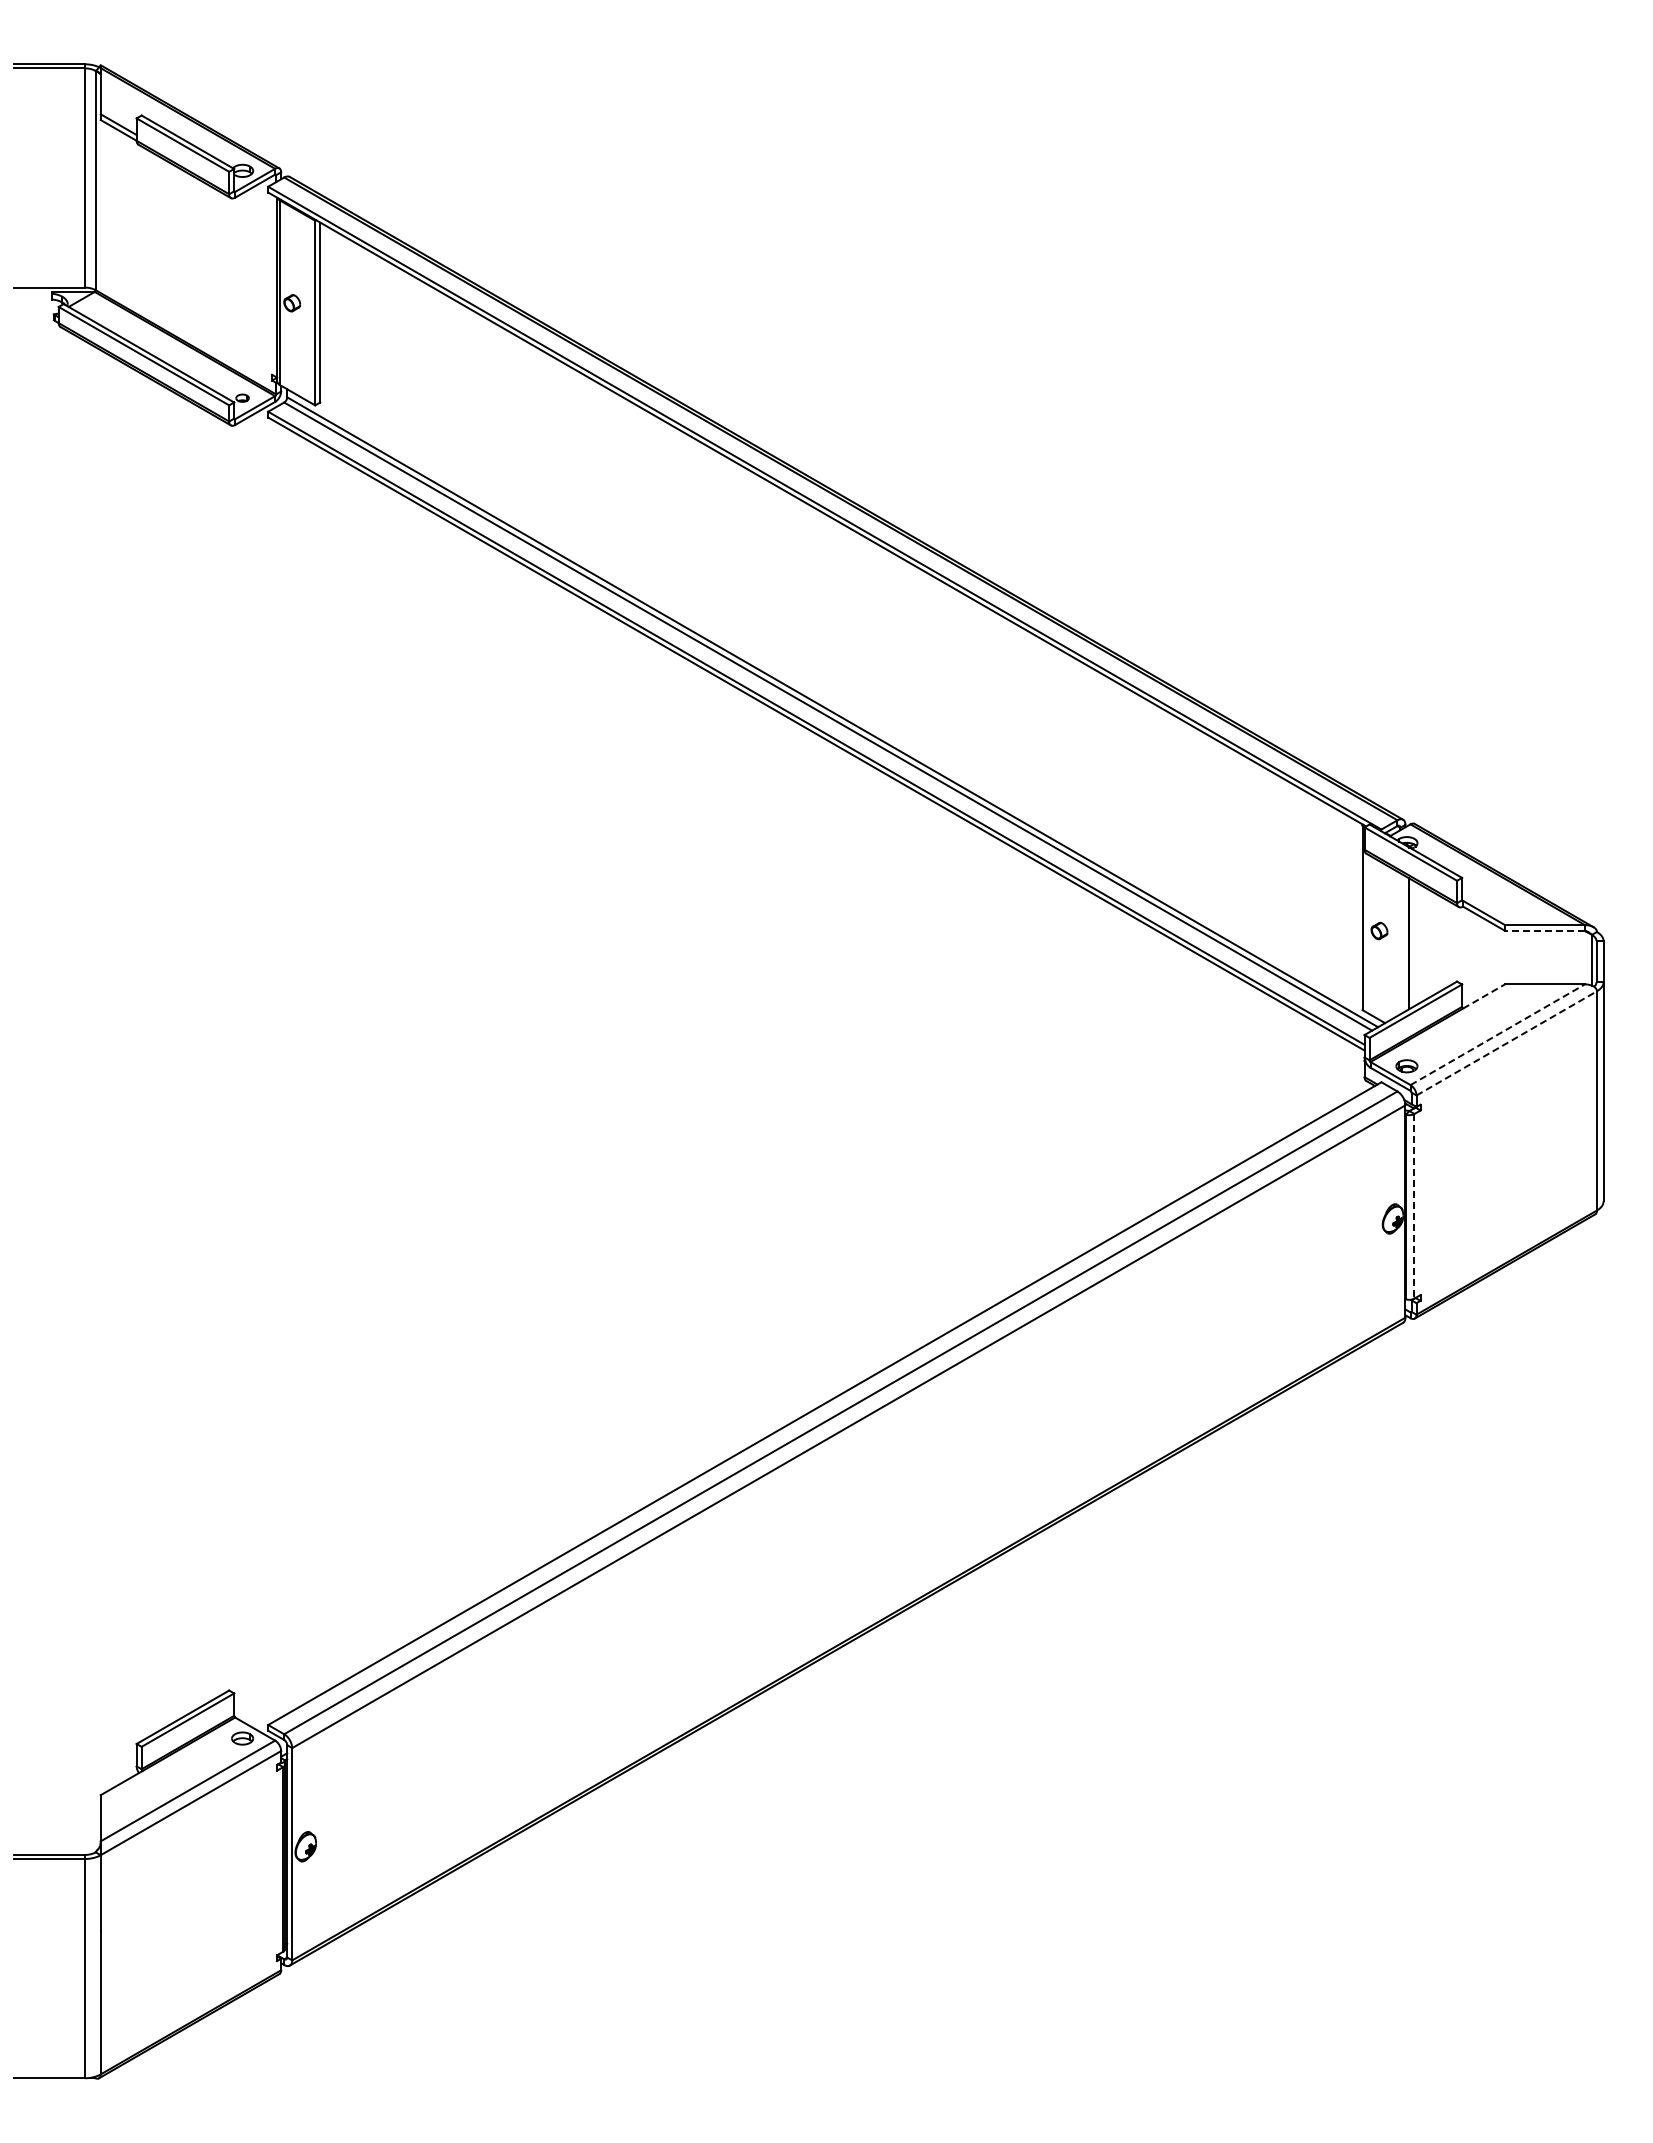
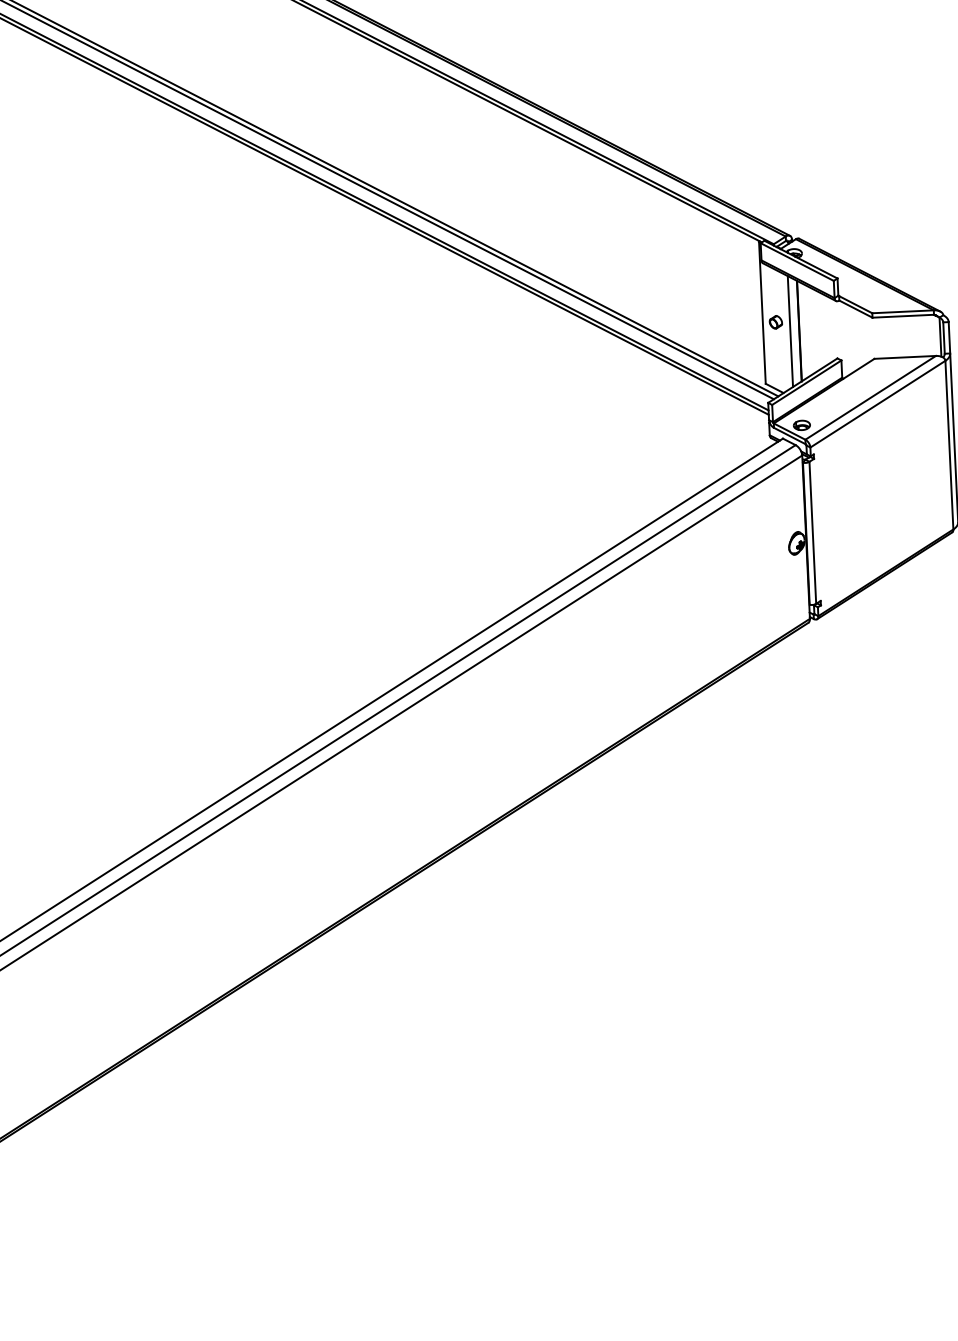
line: (1545, 930) -> (903, 315), dashed -> solid
line: (1397, 943) -> (790, 331), added
line: (1484, 996) -> (859, 368), dashed -> solid
line: (1497, 1034) -> (870, 397), dashed -> solid
line: (1507, 1043) -> (878, 404), dashed -> solid
line: (1414, 1206) -> (812, 533), dashed -> solid

